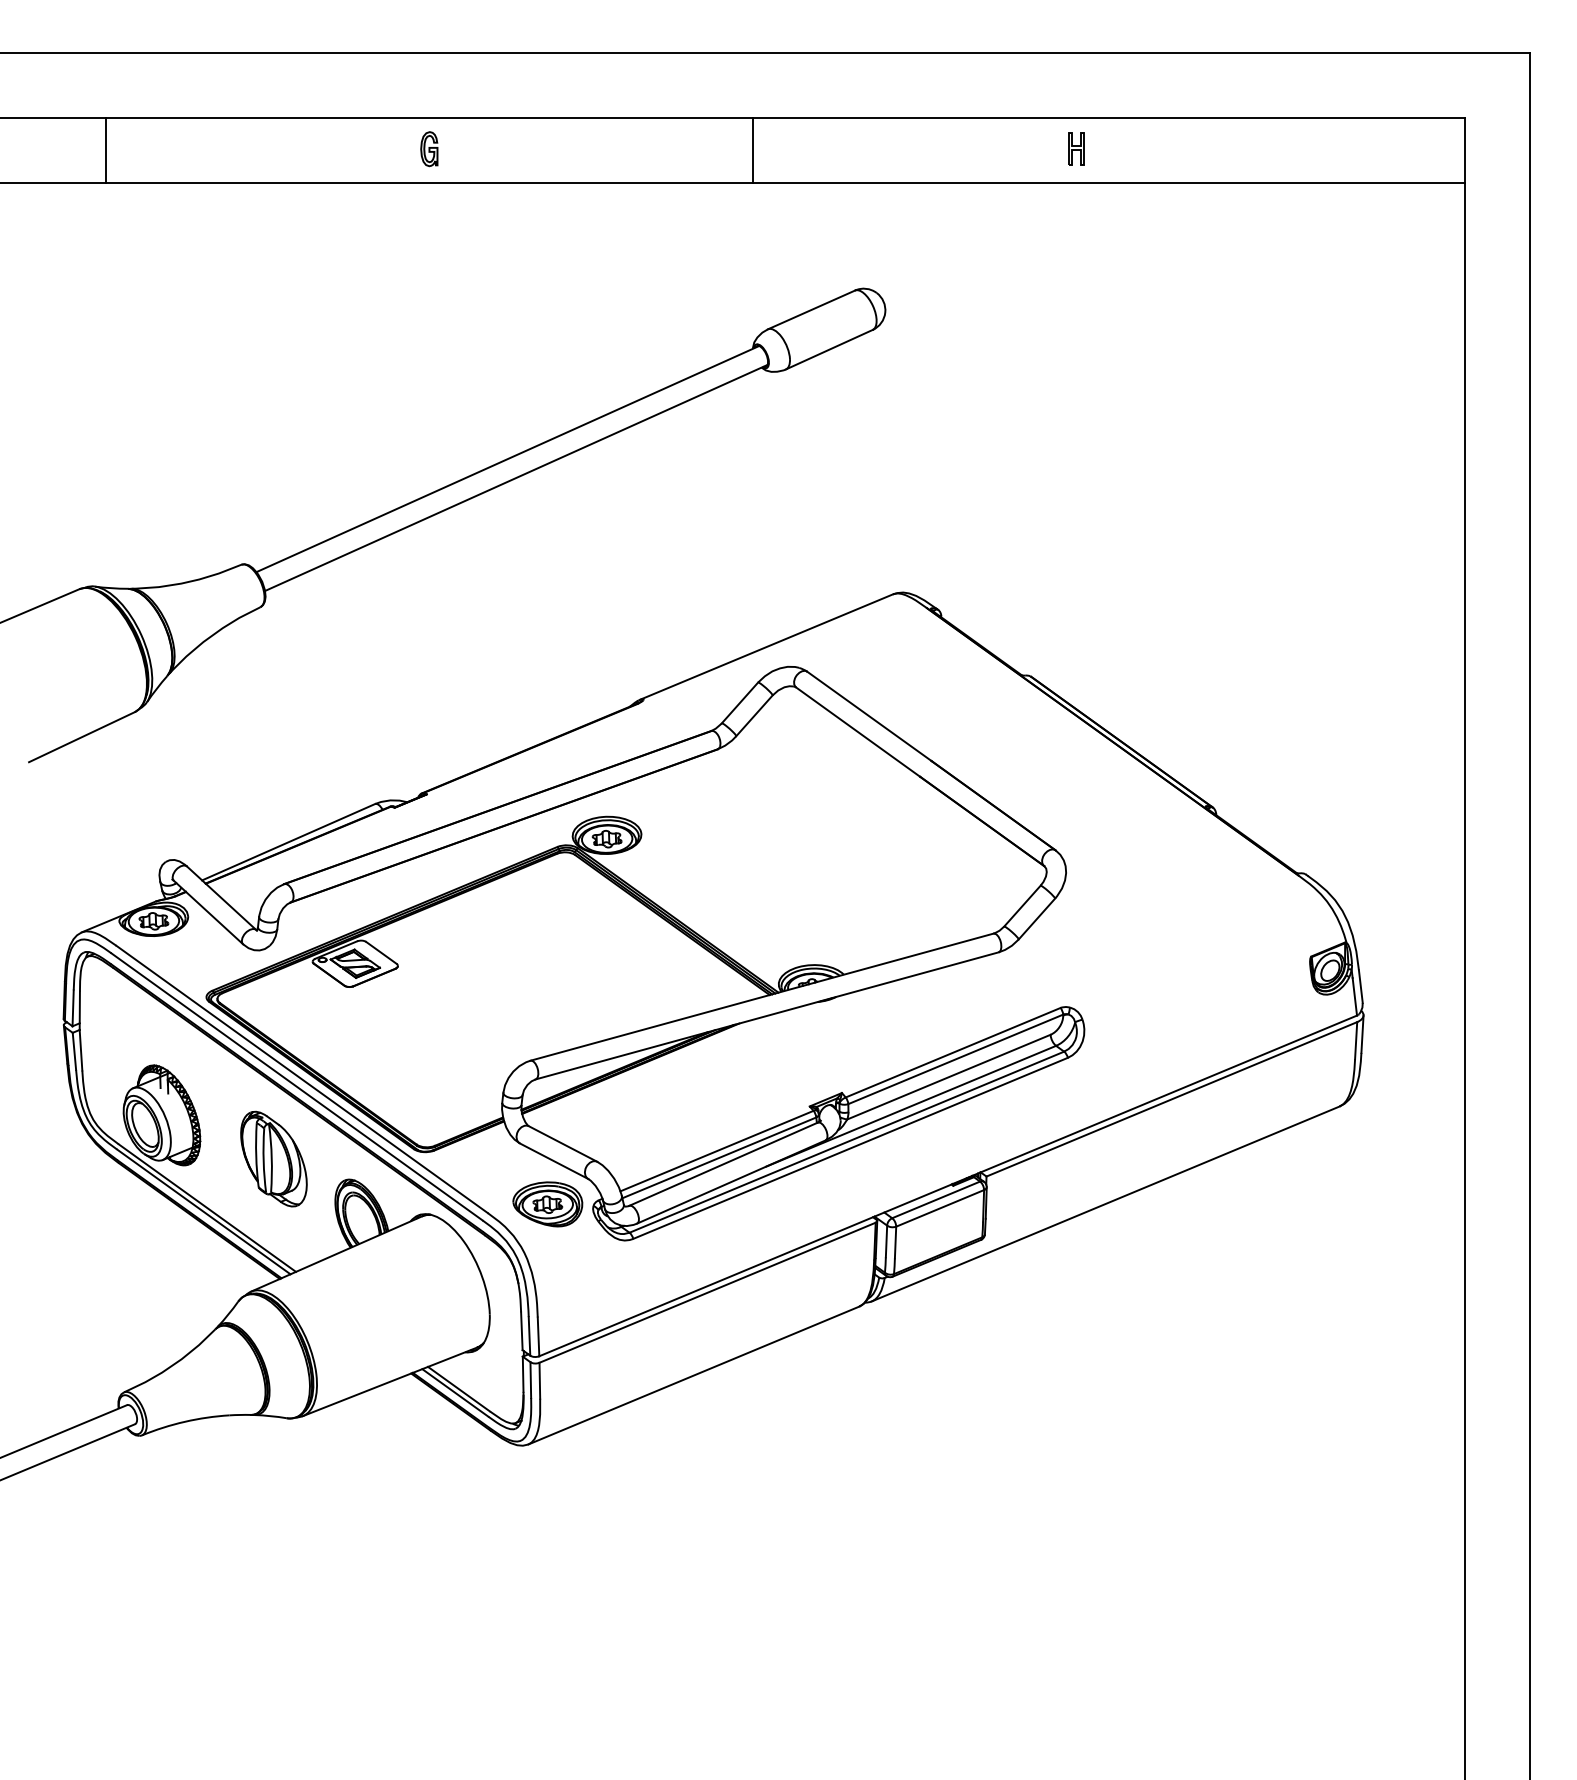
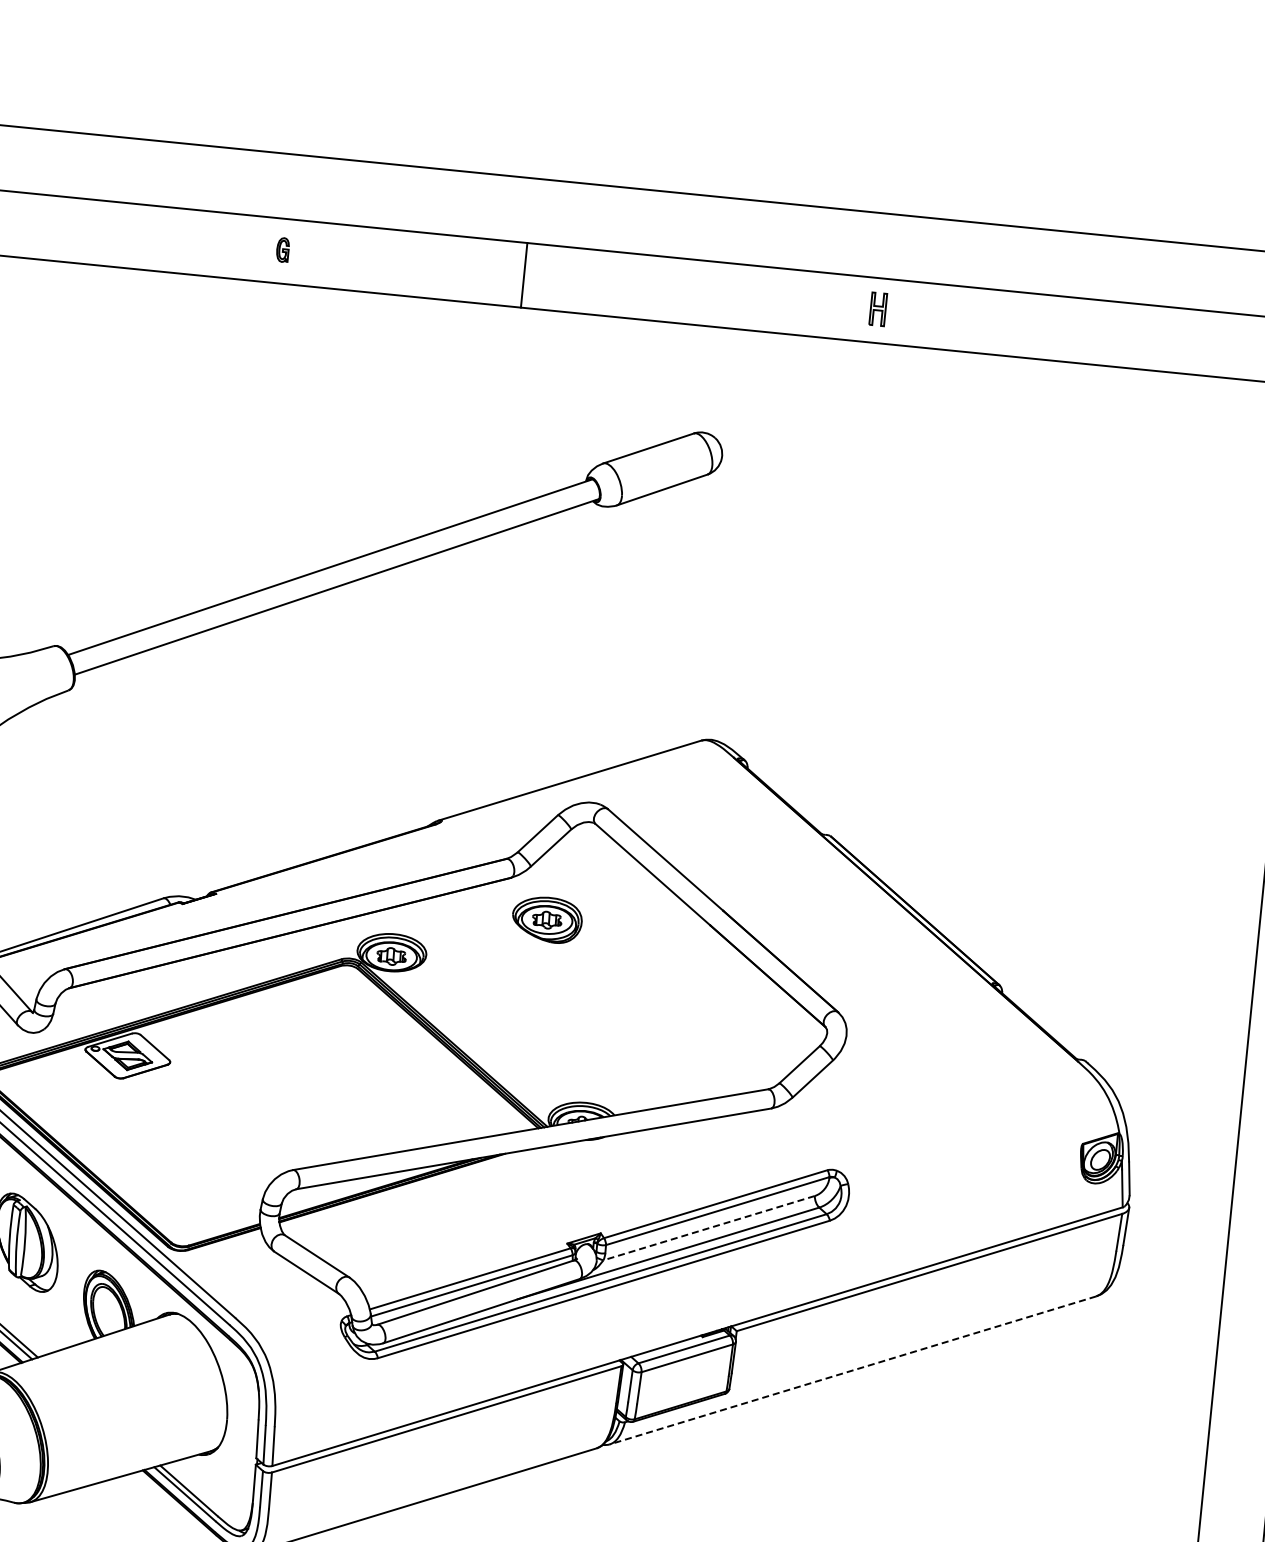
part: (1076, 148) -> (878, 308), moved
part: (429, 149) -> (283, 250), size x0.7
line: (753, 150) -> (524, 275), moved
line: (948, 1077) -> (708, 1228), solid -> dashed
part: (547, 1204) -> (546, 919), moved
line: (1105, 1204) -> (852, 1370), solid -> dashed

